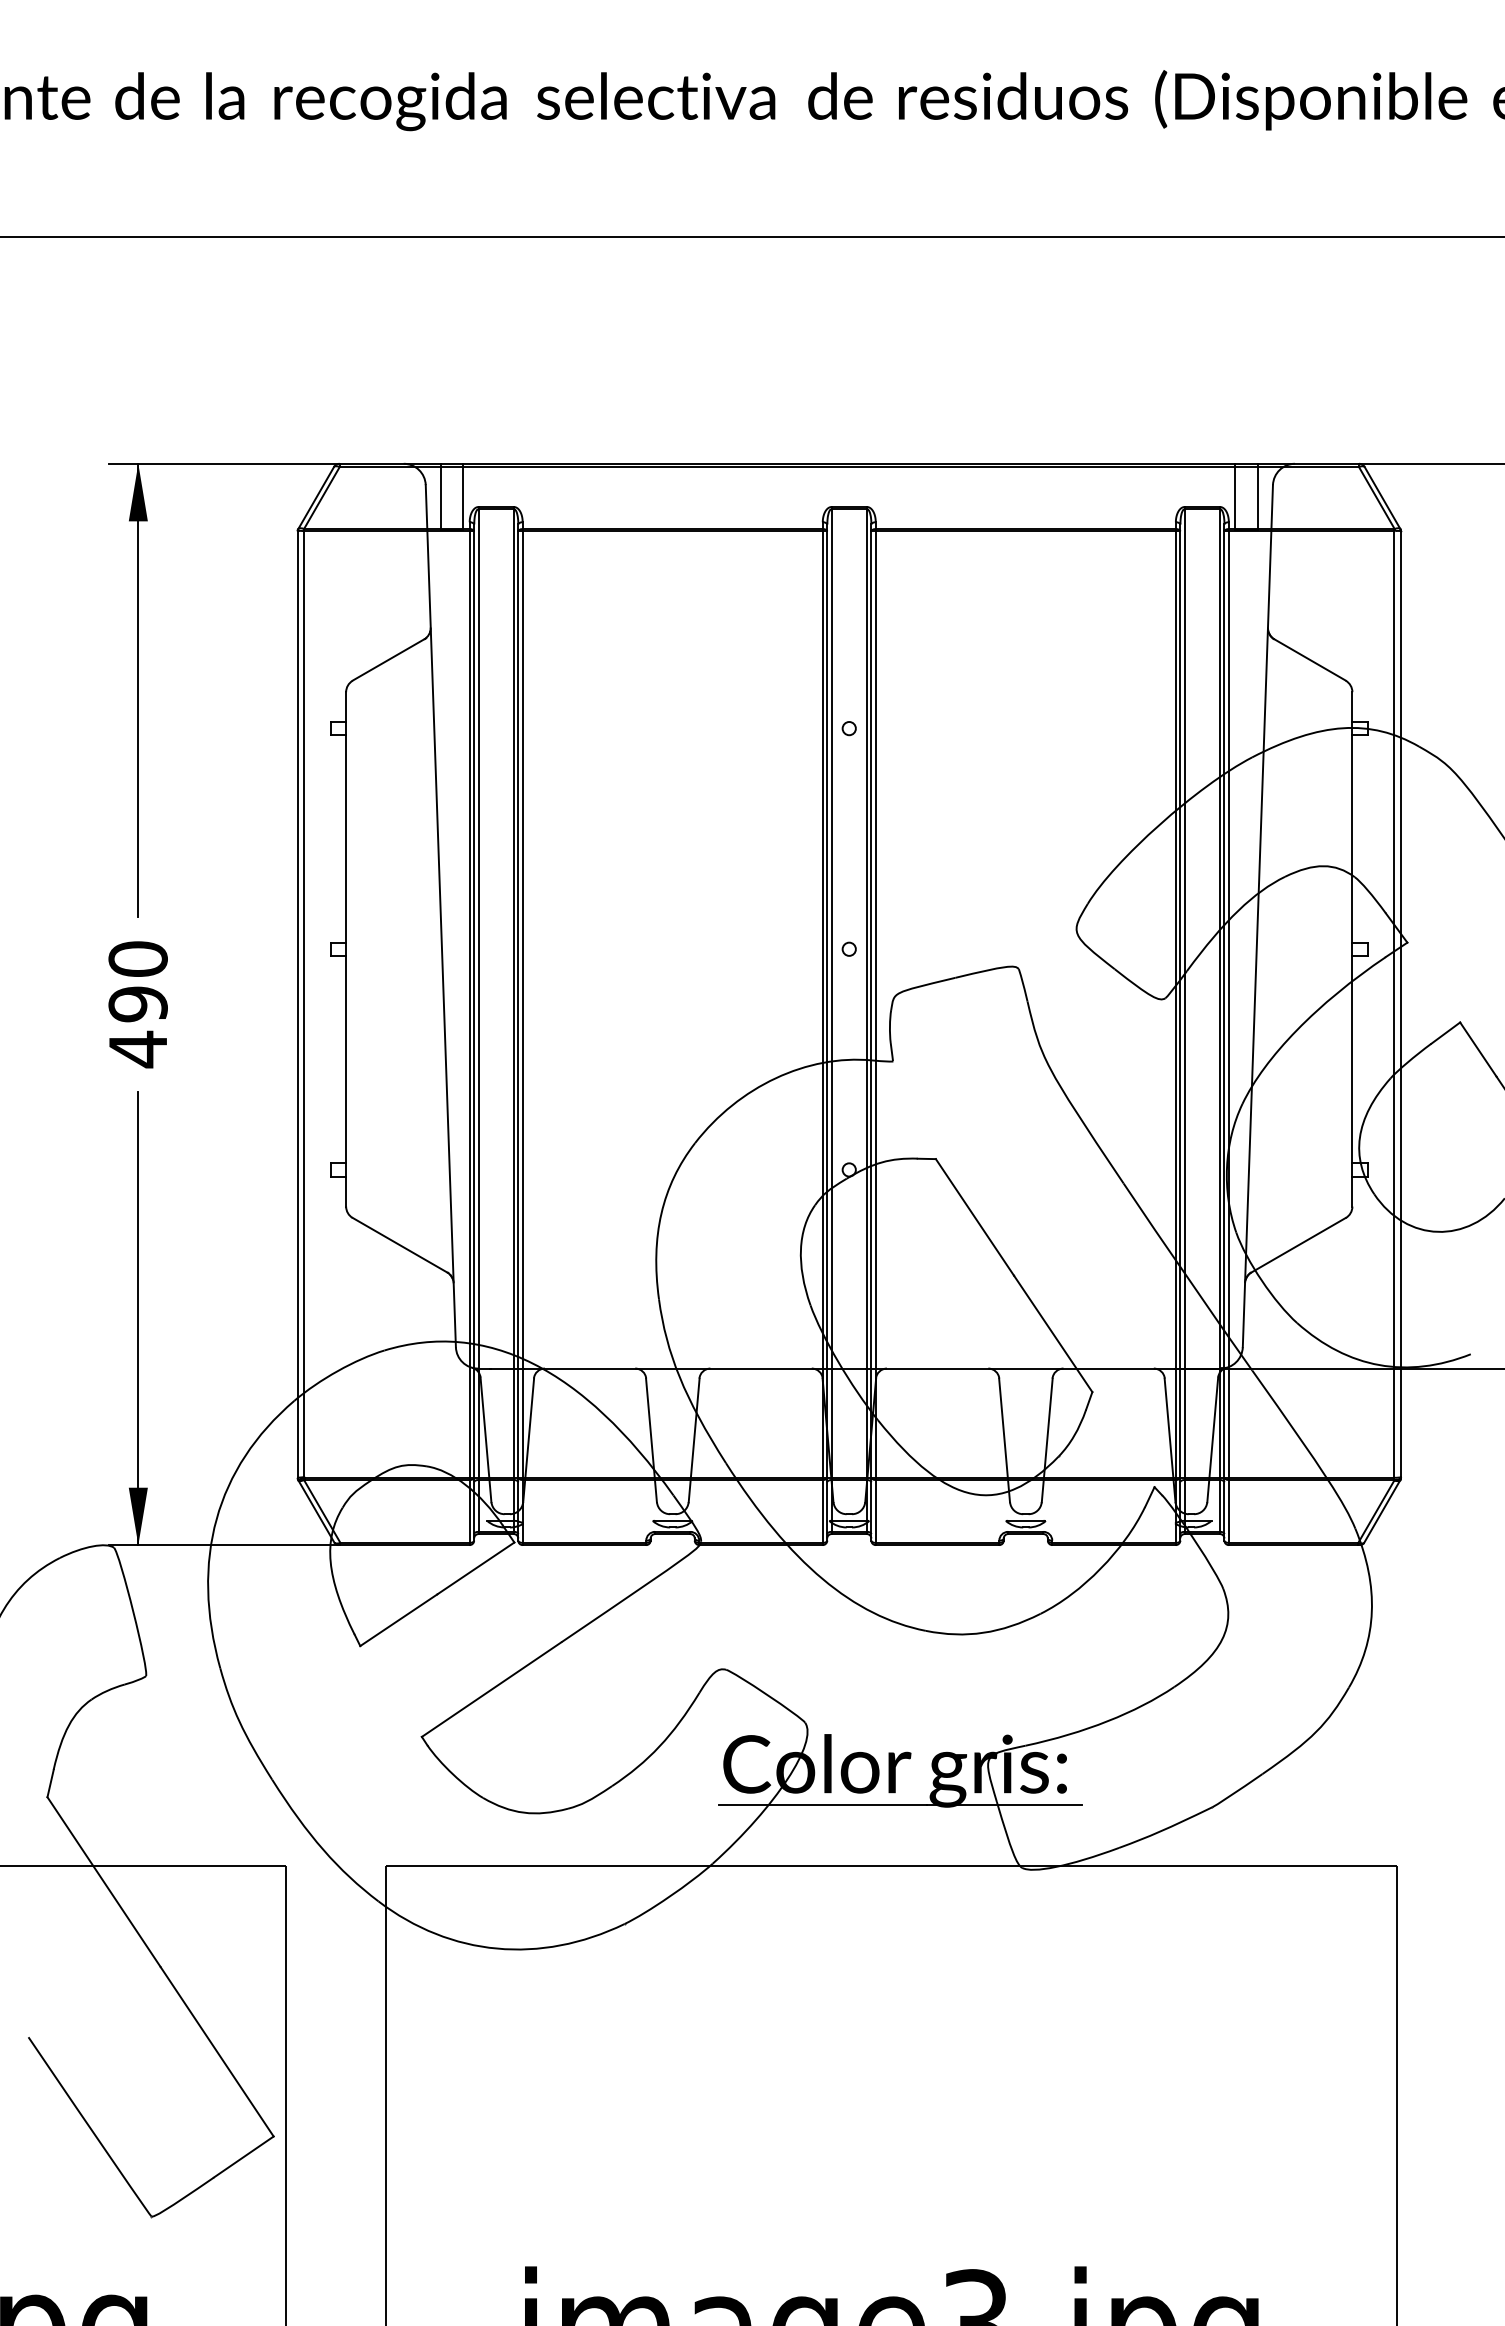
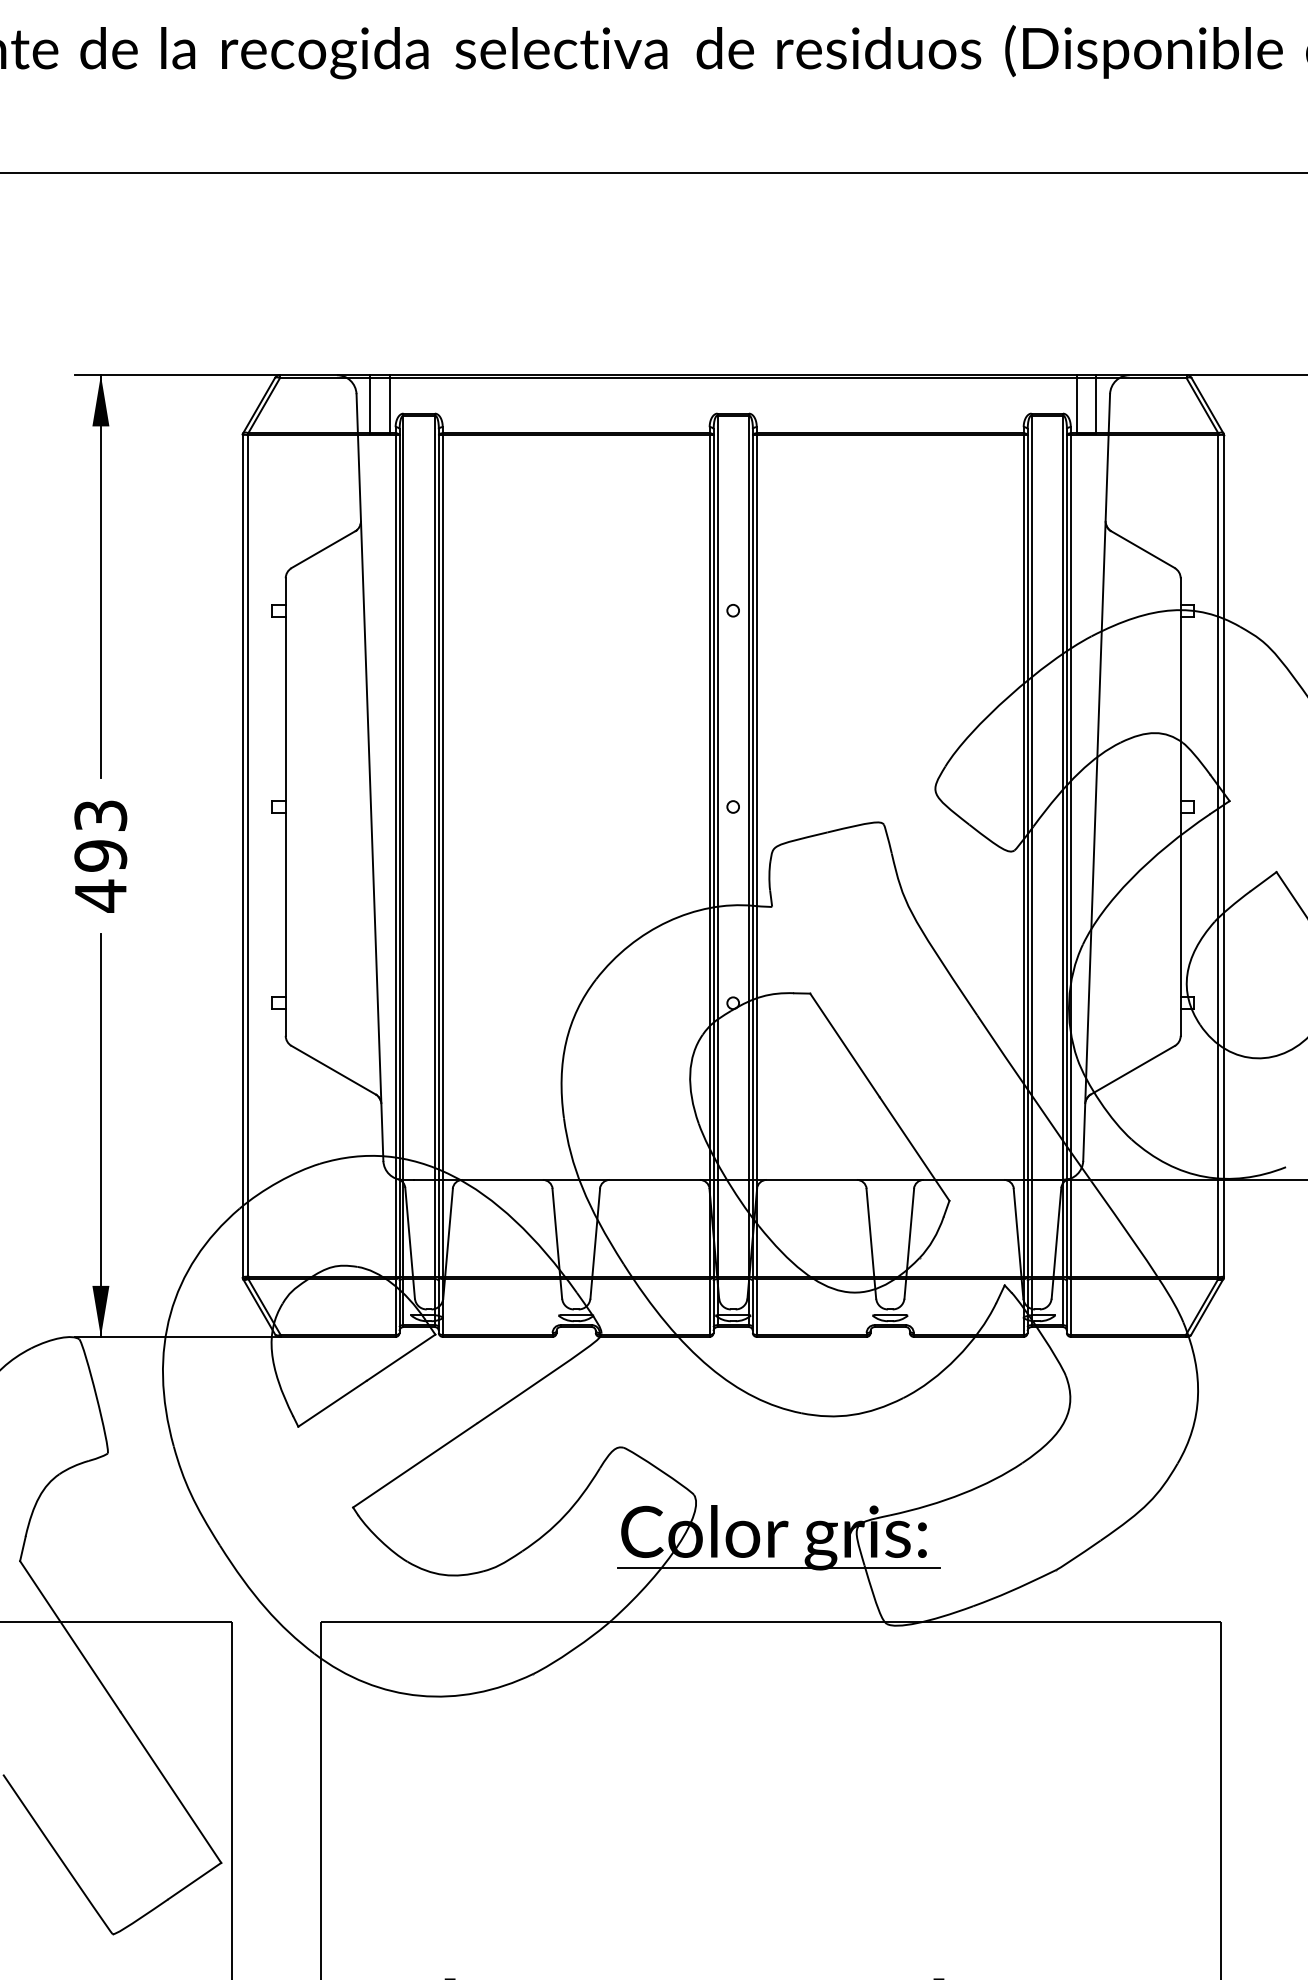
text: (137, 958) -> (100, 815), 490 -> 493

